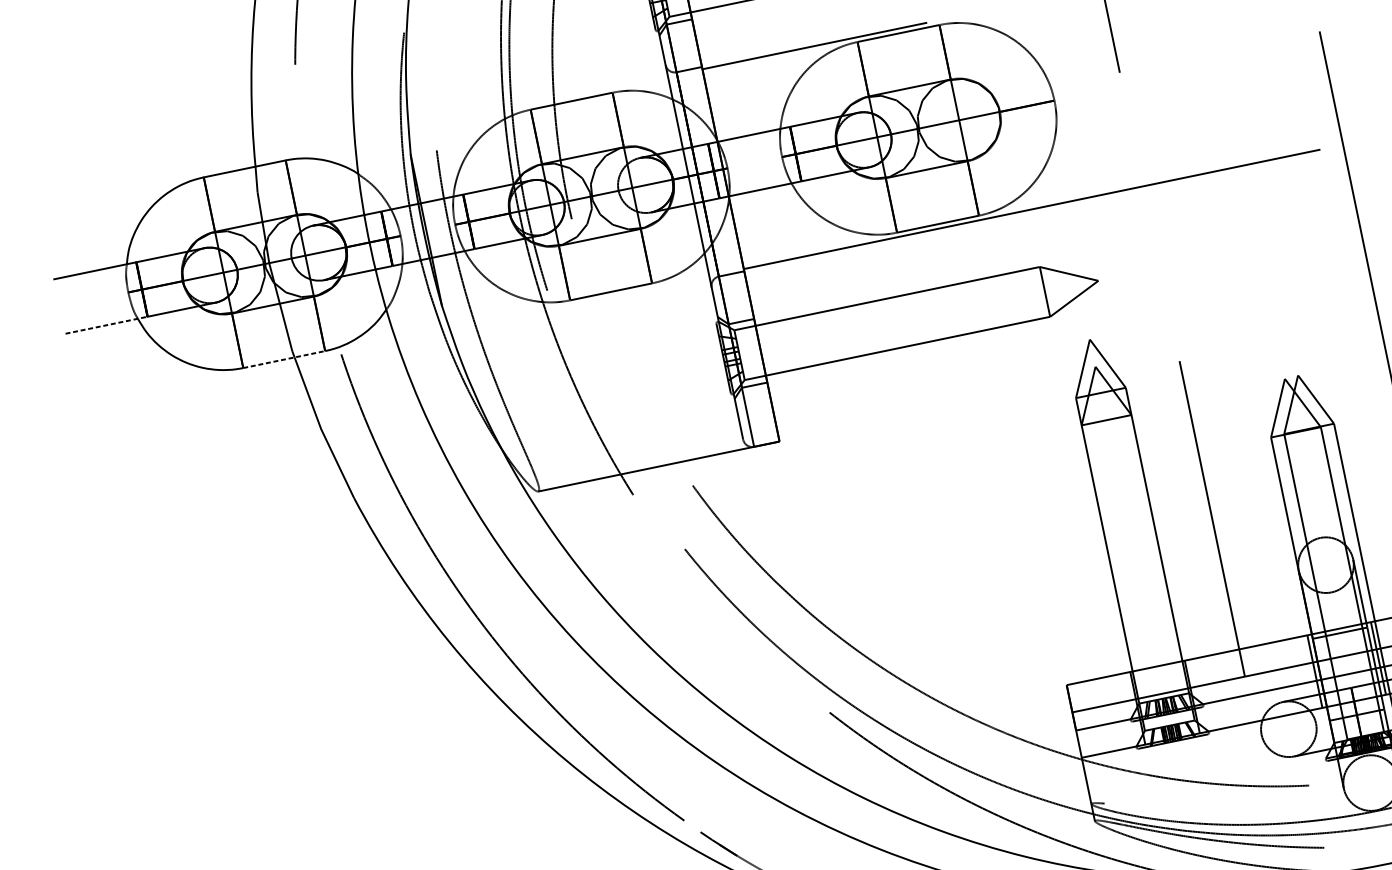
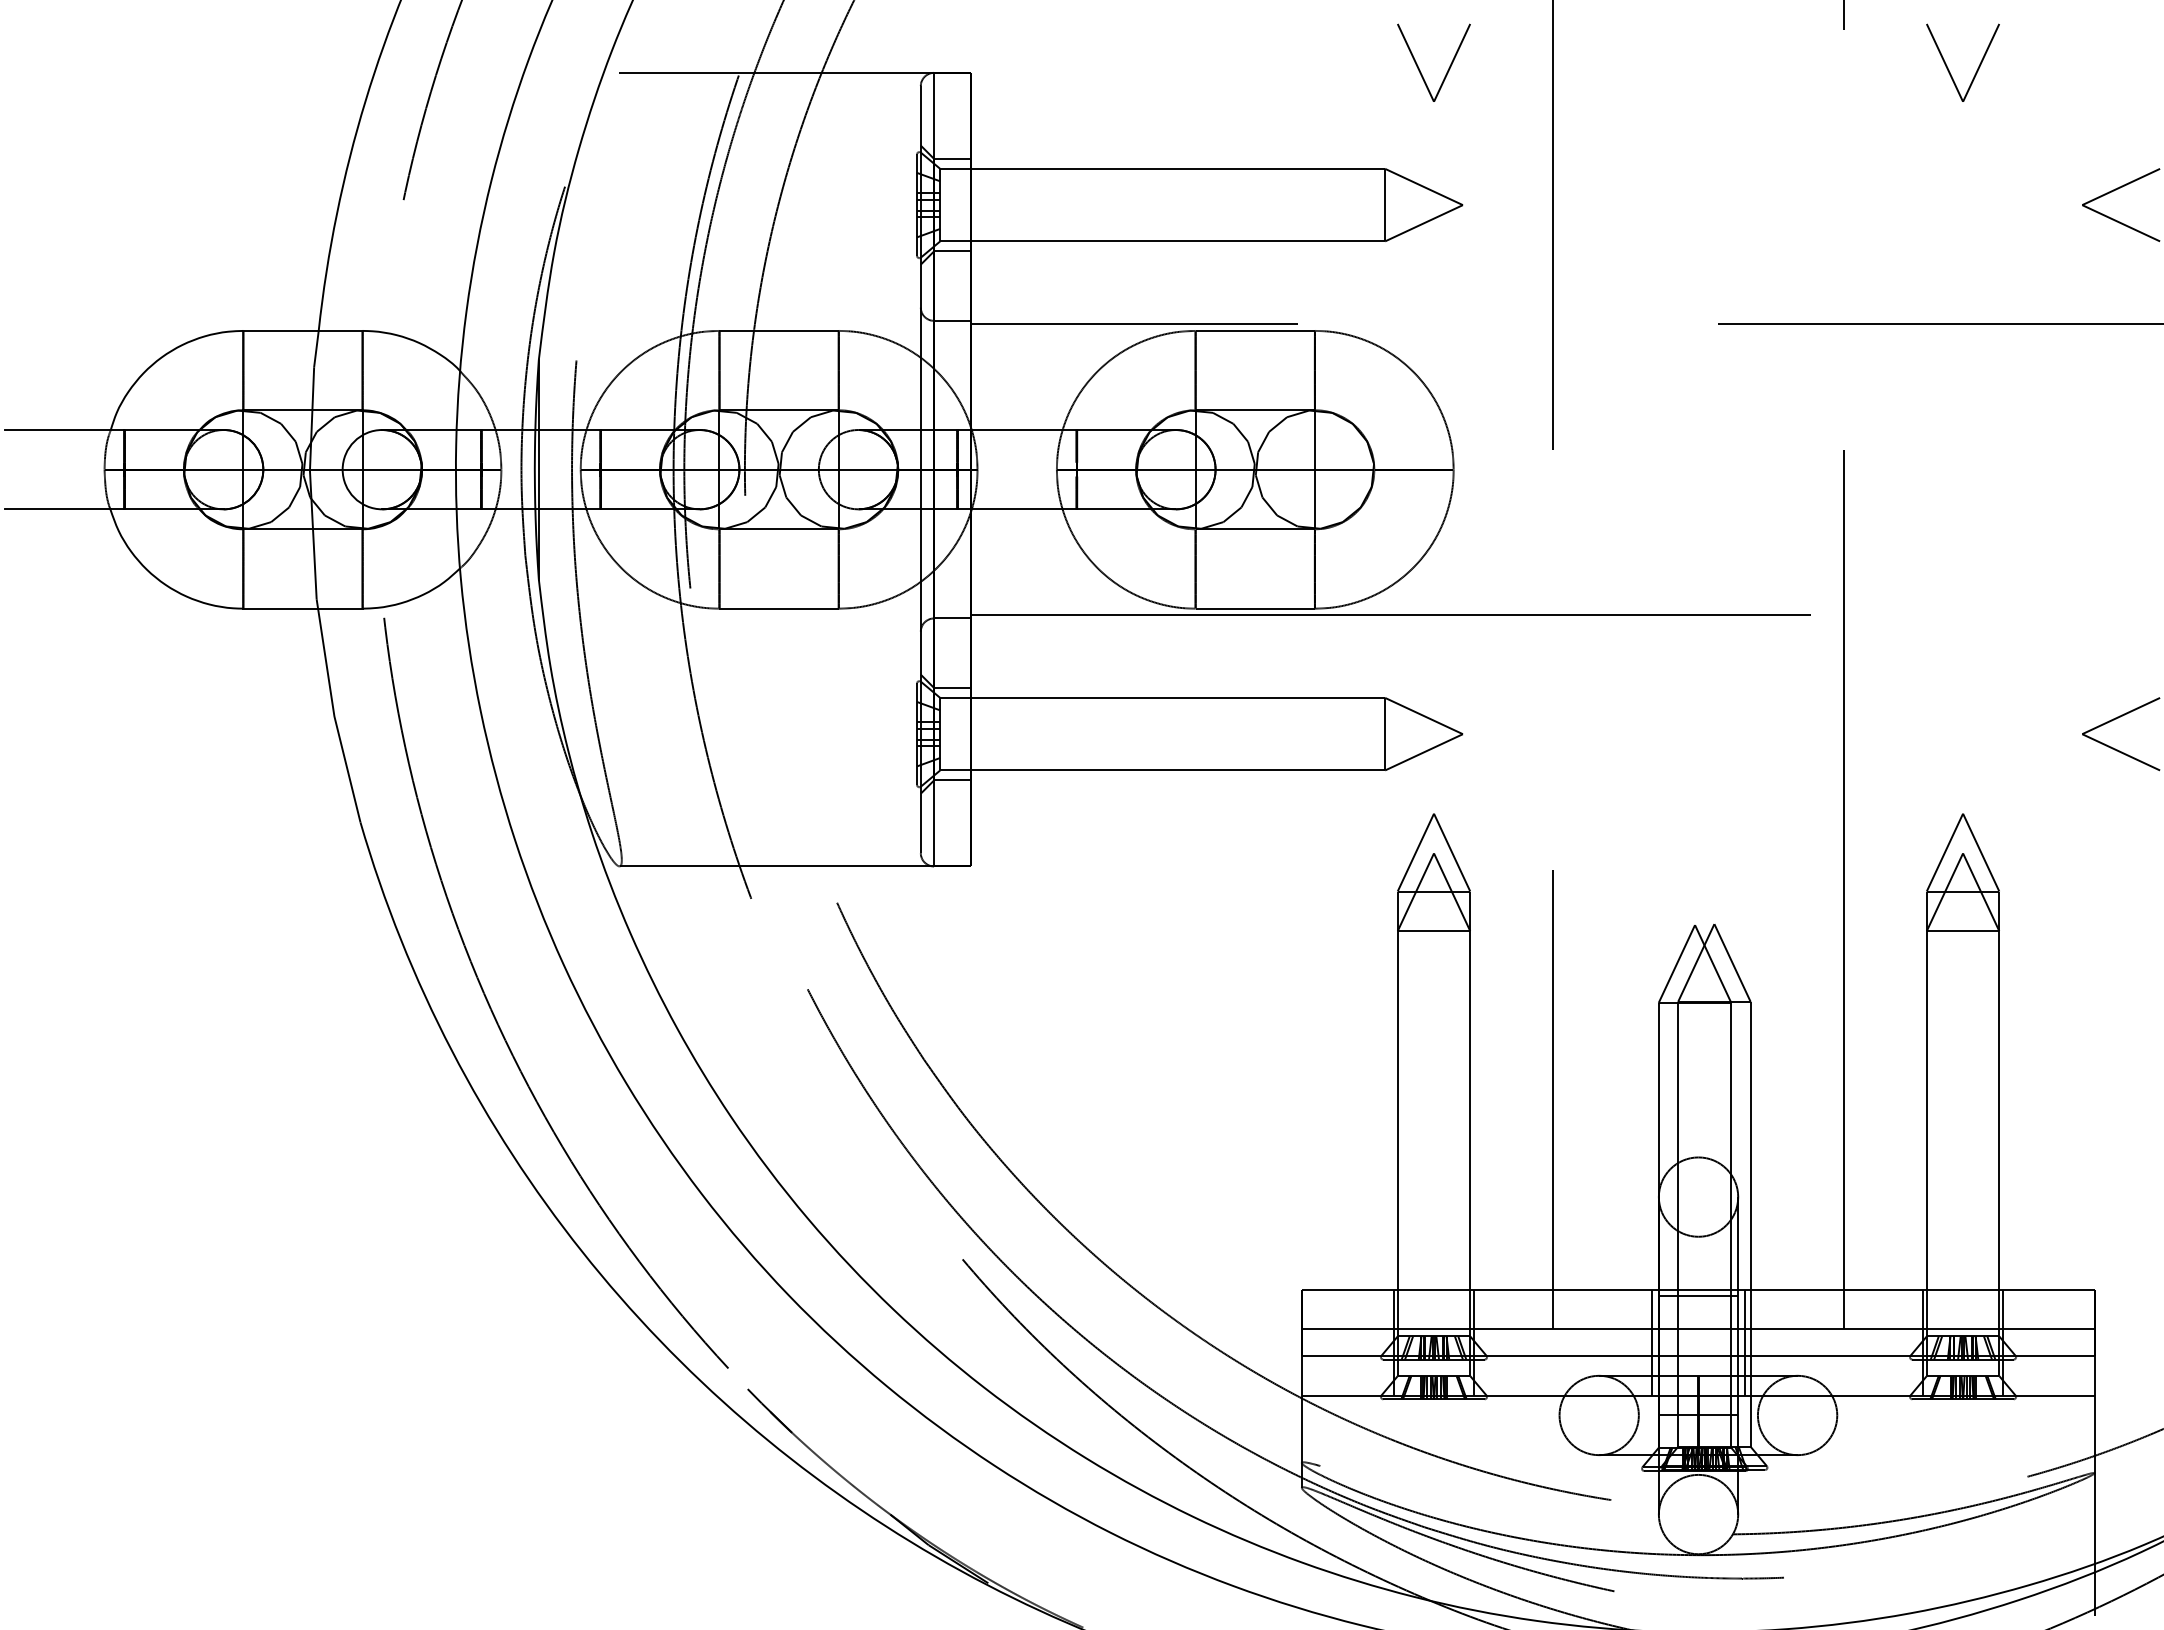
line: (106, 325) -> (64, 509), dashed -> solid
line: (283, 359) -> (302, 608), dashed -> solid

